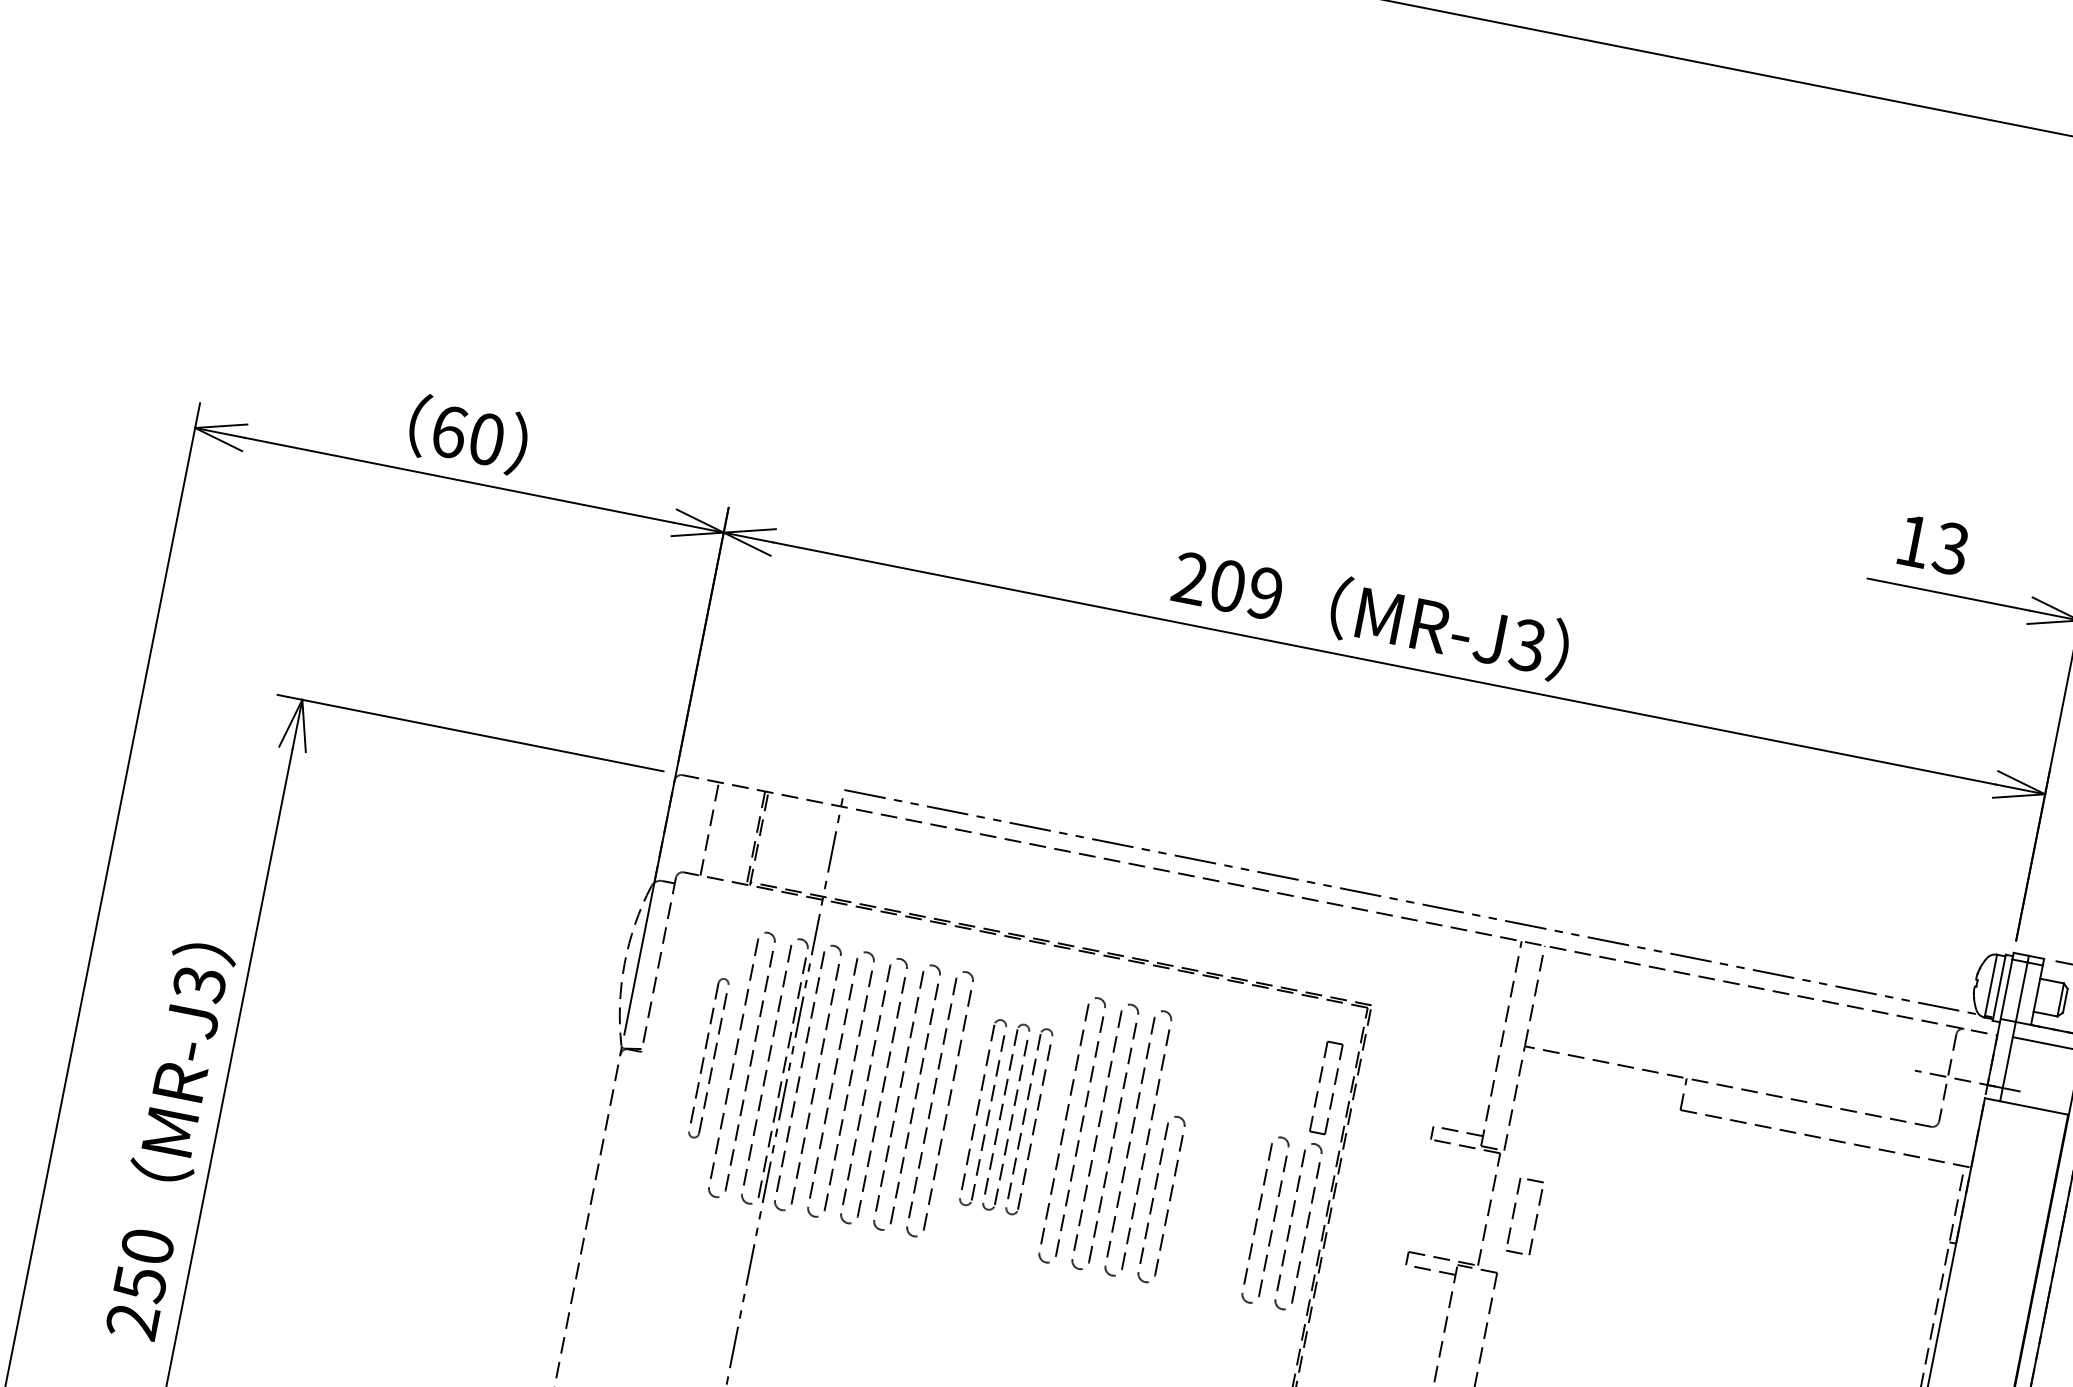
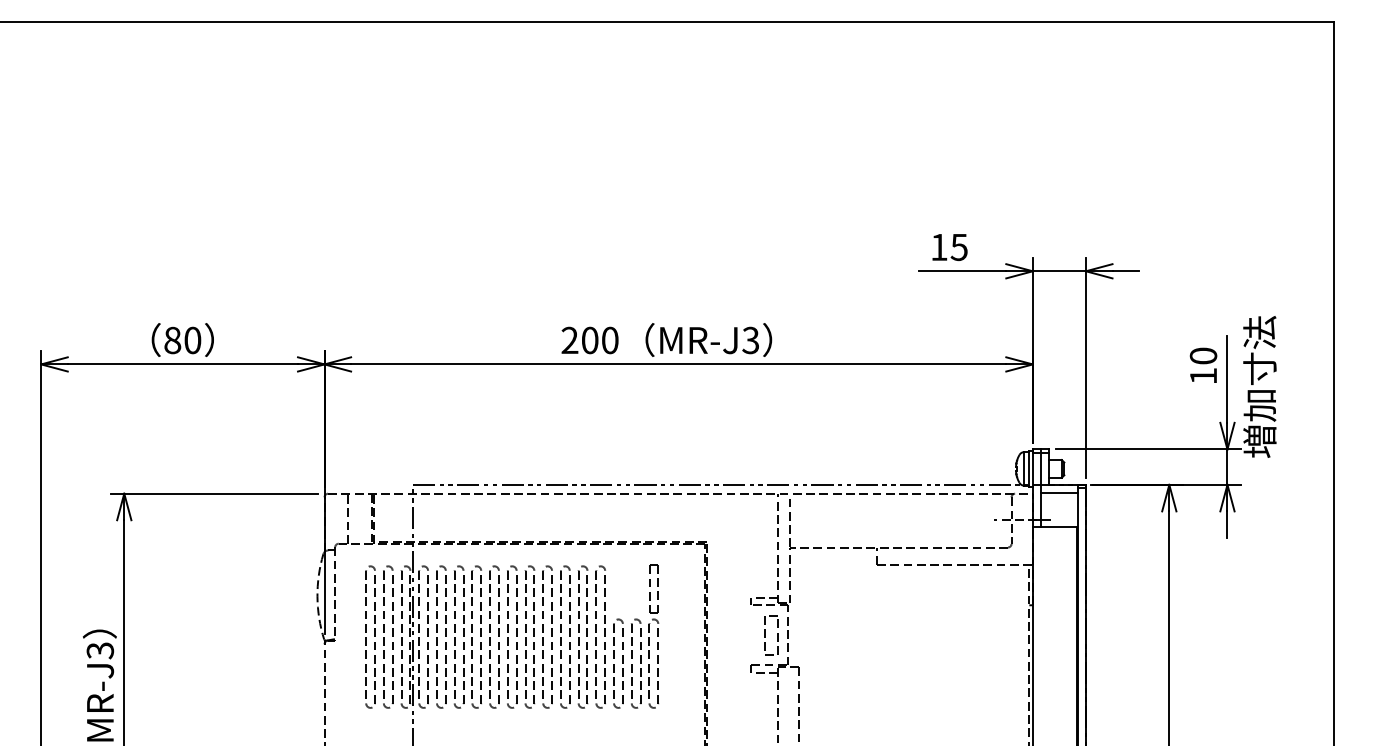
text: (448, 431) -> (172, 340), 60 -> 80
text: (1951, 547) -> (959, 246), 13 -> 15
text: (1264, 593) -> (609, 340), 209 -> 200
part: (708, 1057) -> (370, 636), size x1.67
part: (1005, 1115) -> (529, 636), size x1.43
part: (1292, 1172) -> (645, 636), moved
part: (1524, 1216) -> (771, 635), moved

